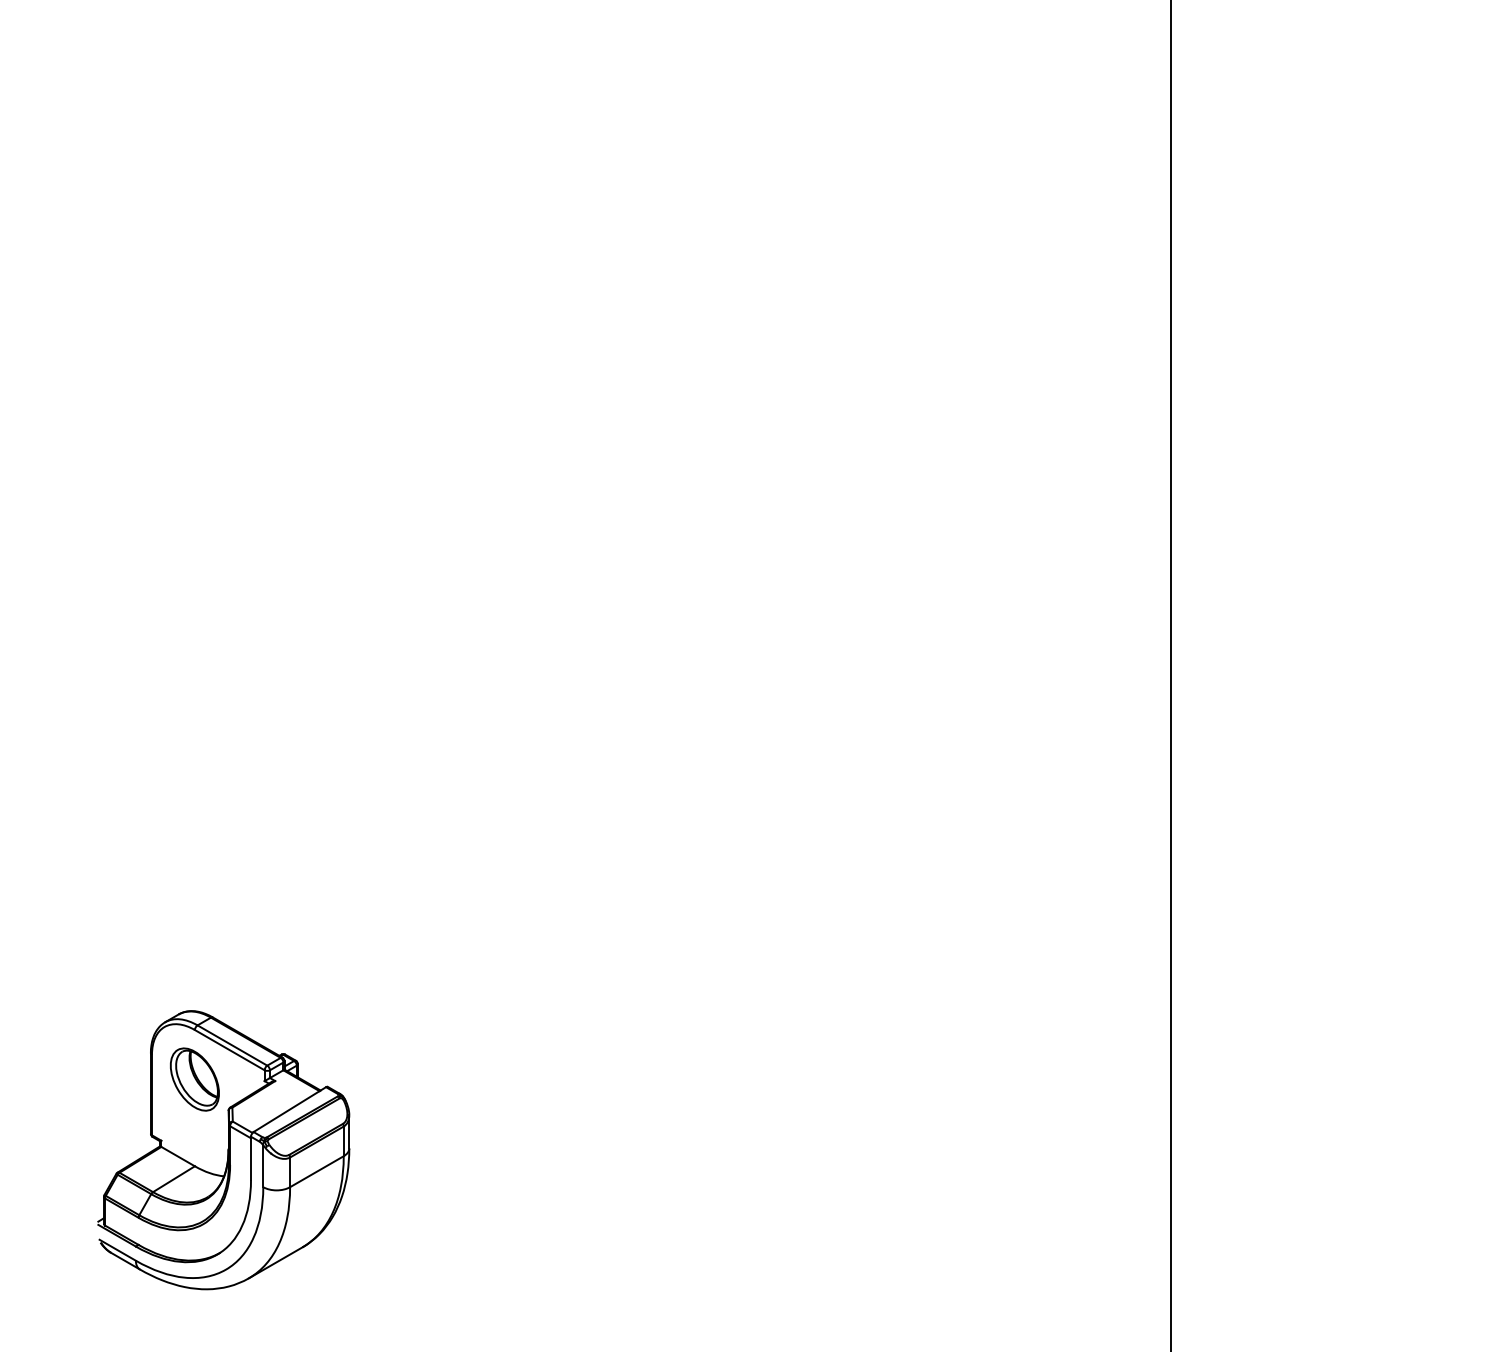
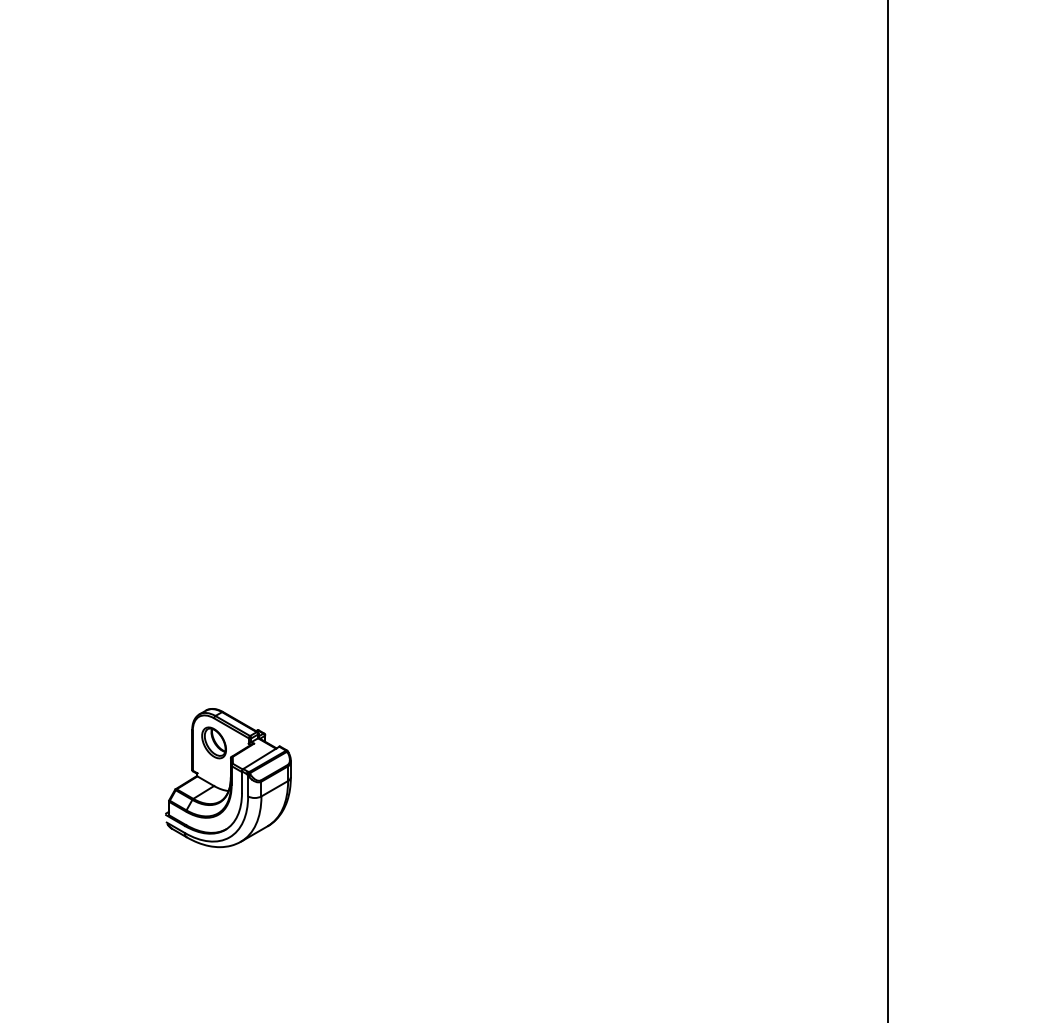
part: (223, 1151) -> (228, 778), size x0.71

